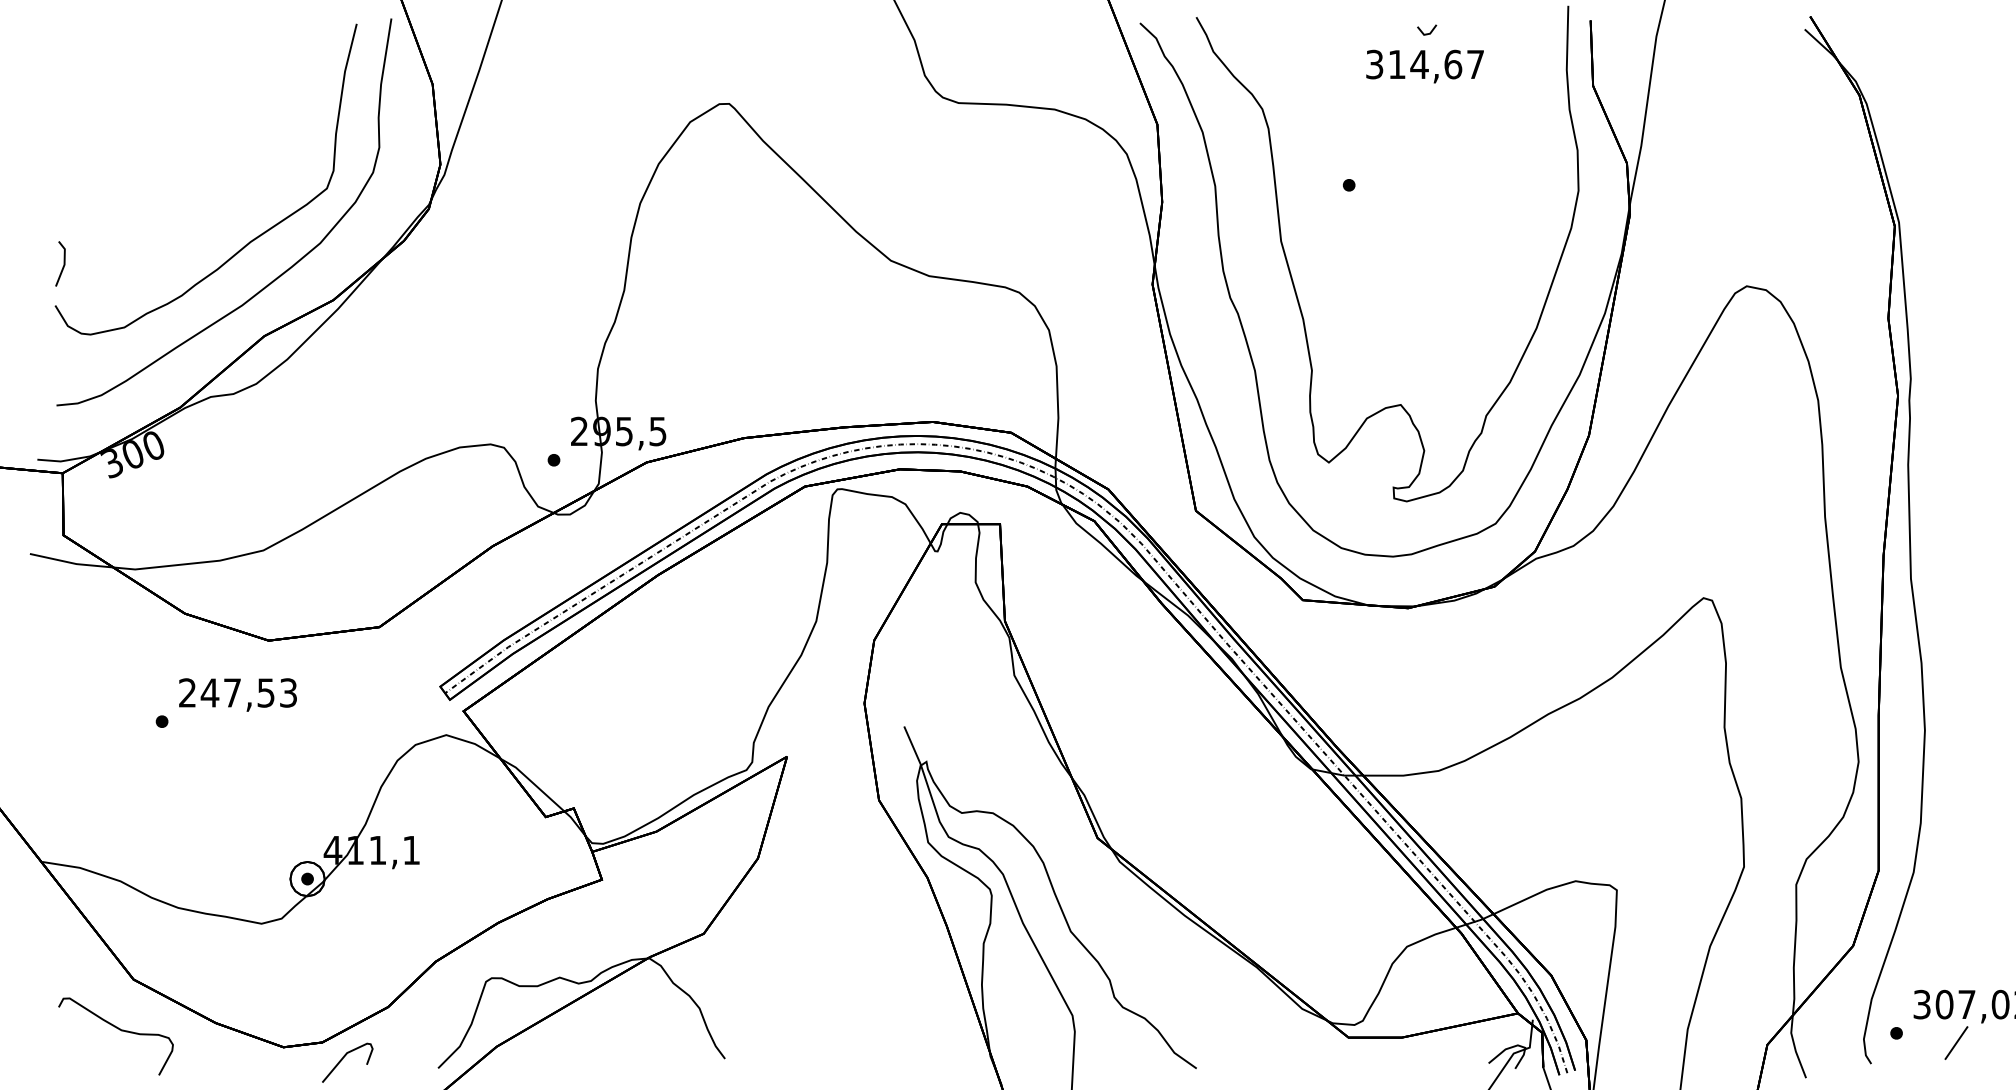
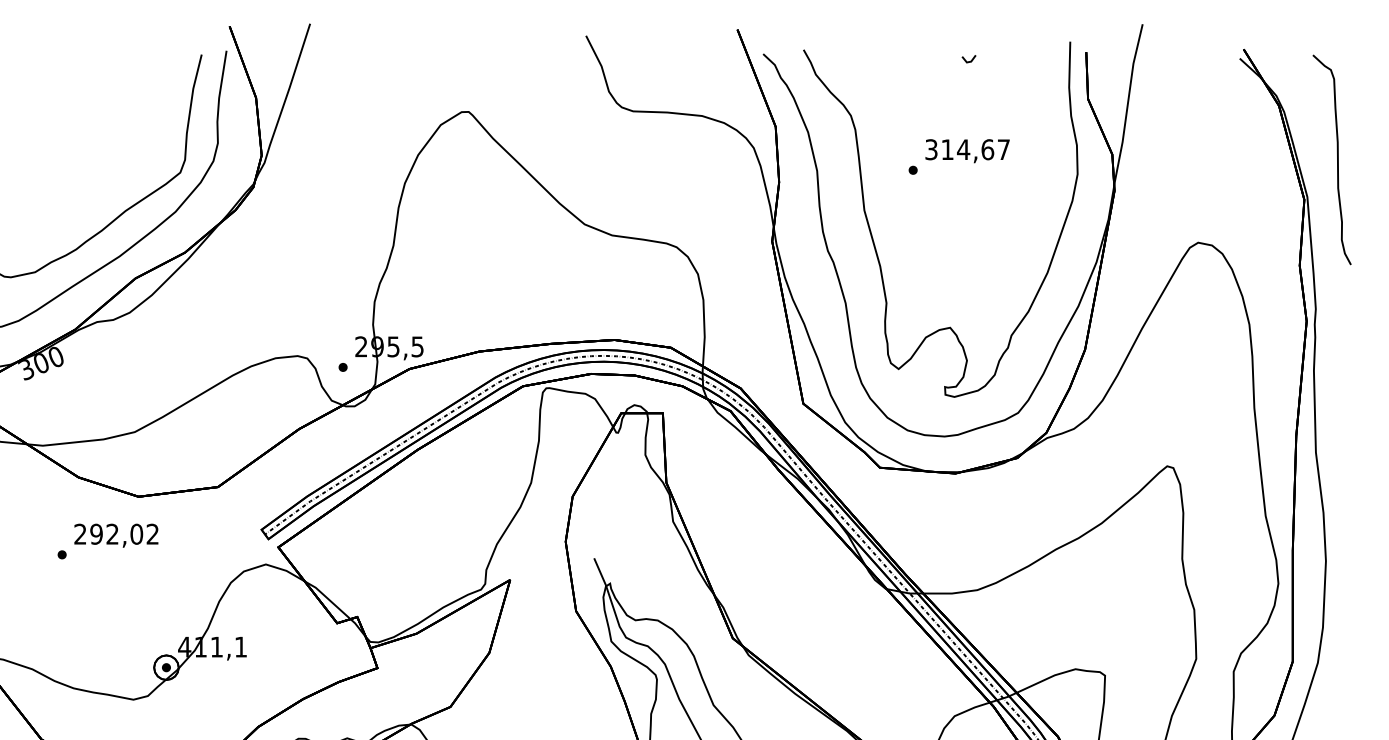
text: (1424, 66) -> (967, 151), moved
curve: (1940, 170) -> (1337, 159), added
text: (248, 692) -> (124, 533), 247,53 -> 292,02

